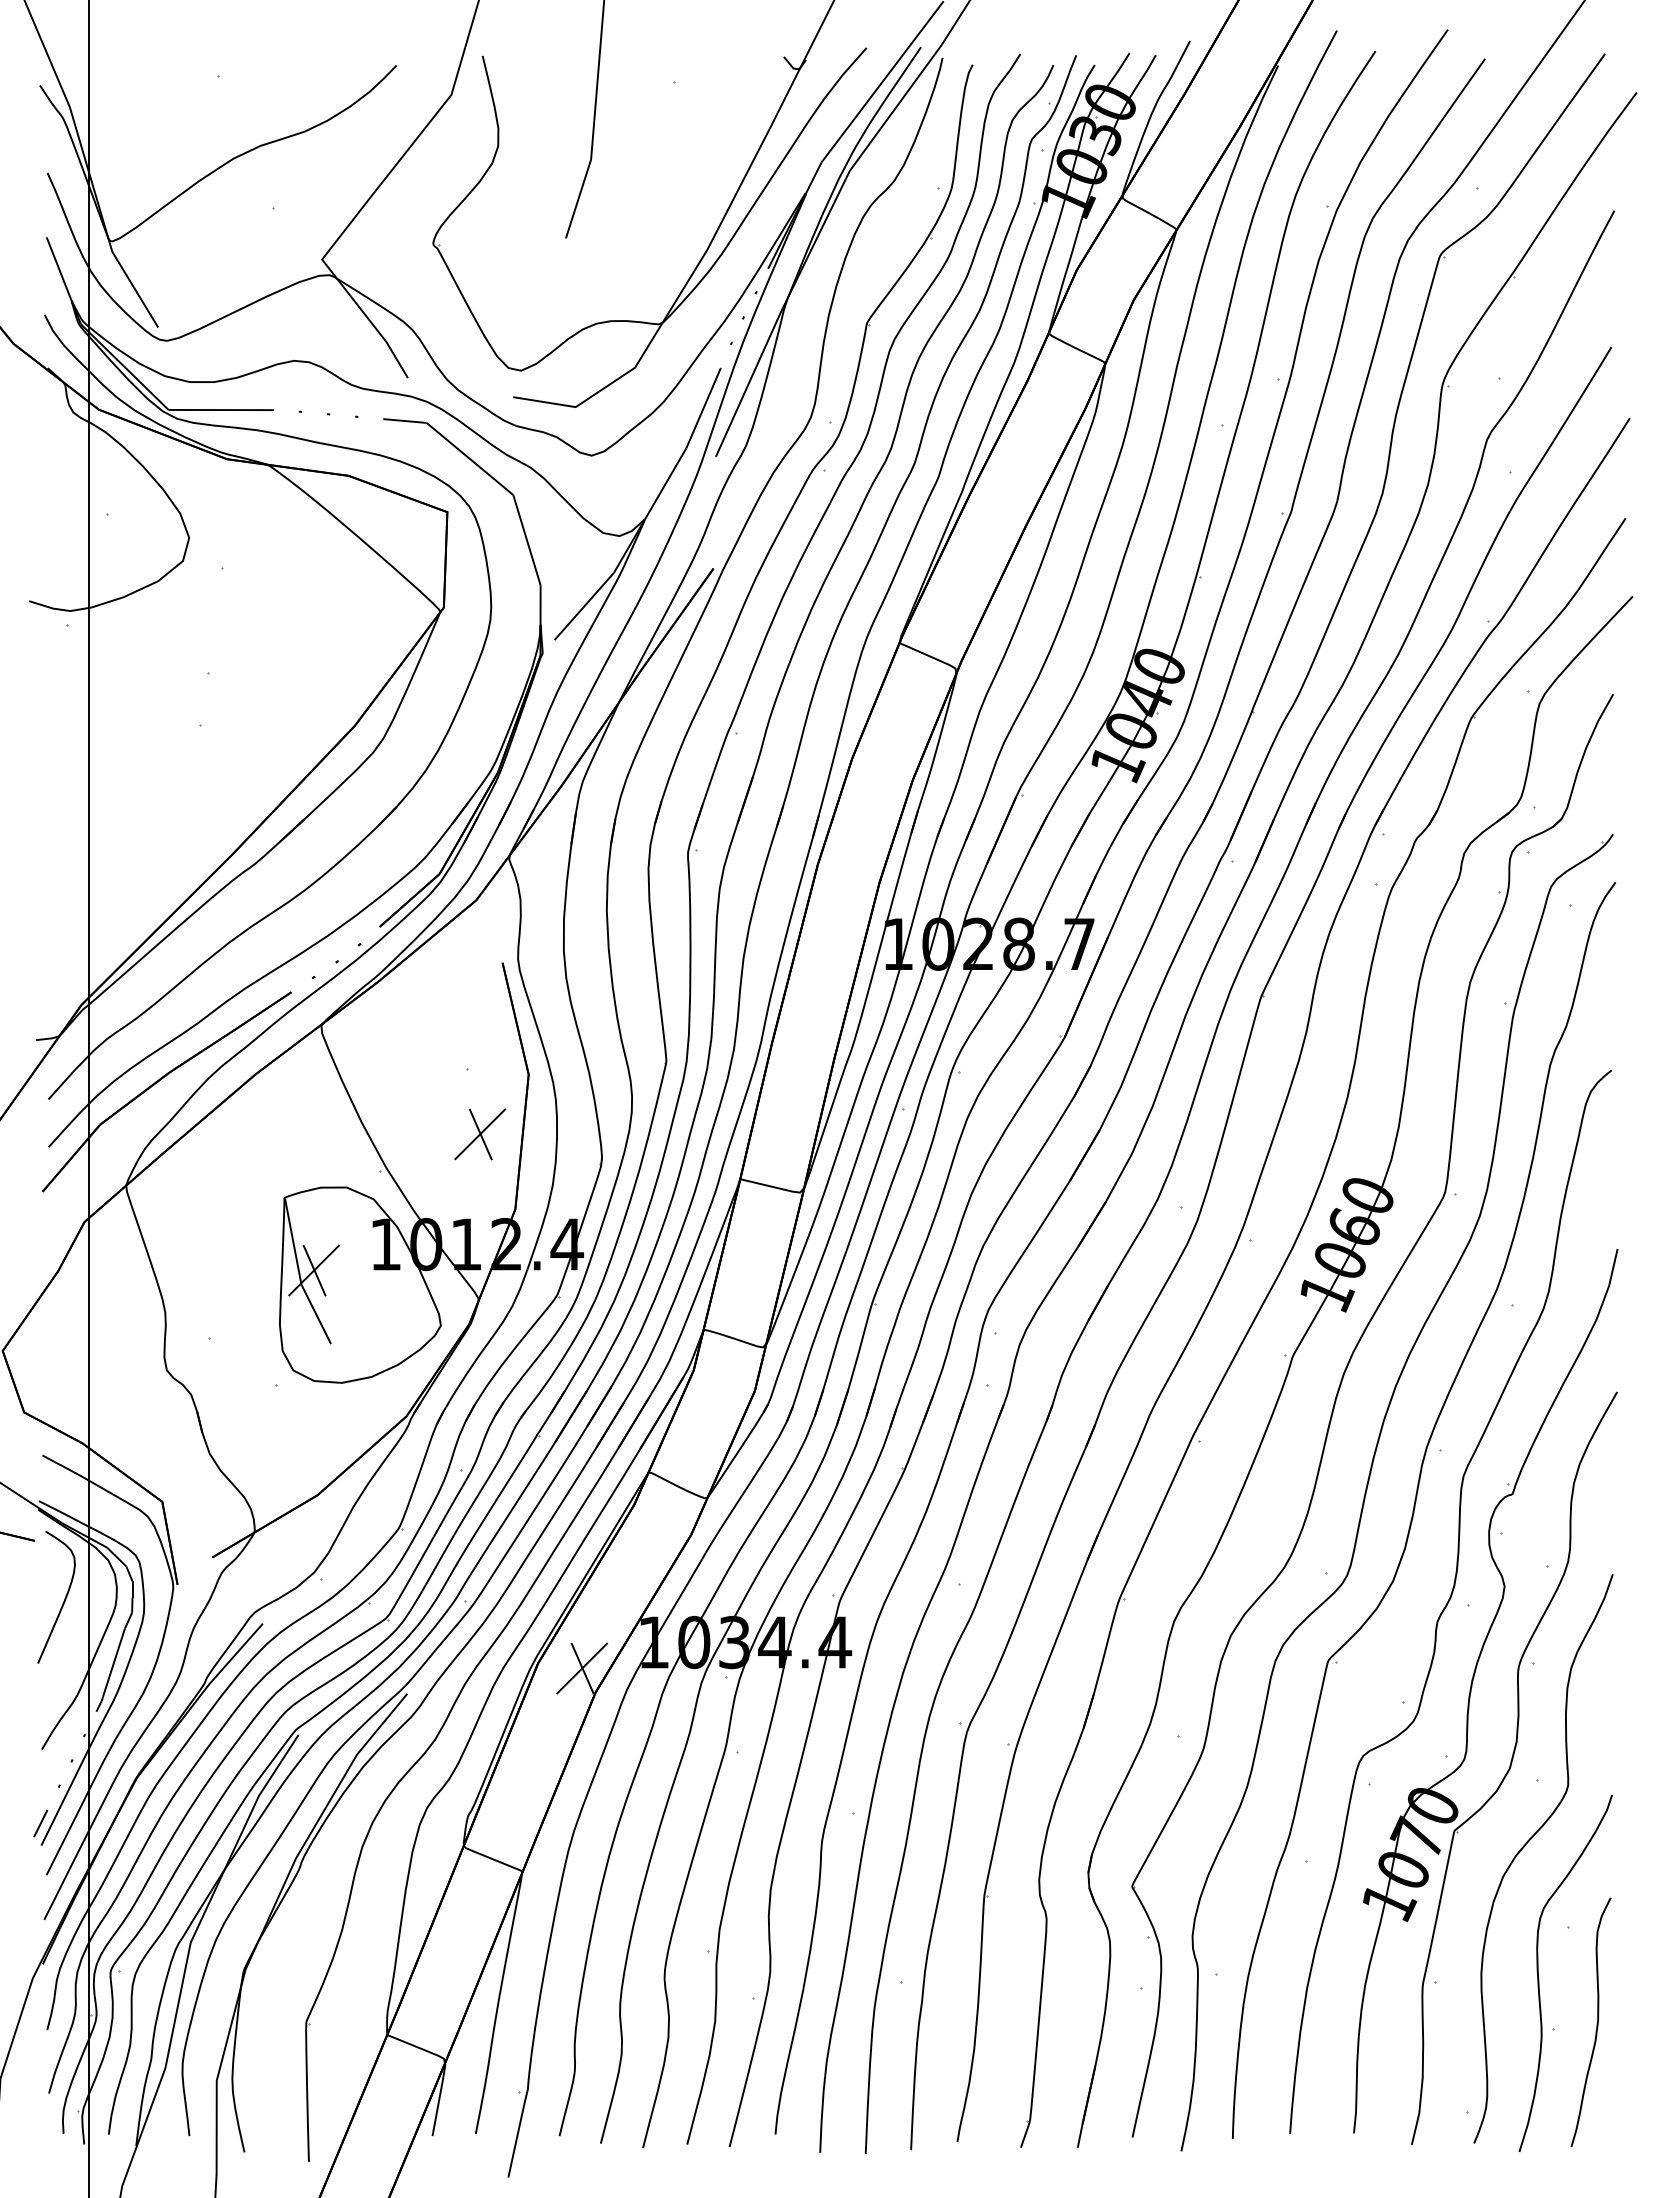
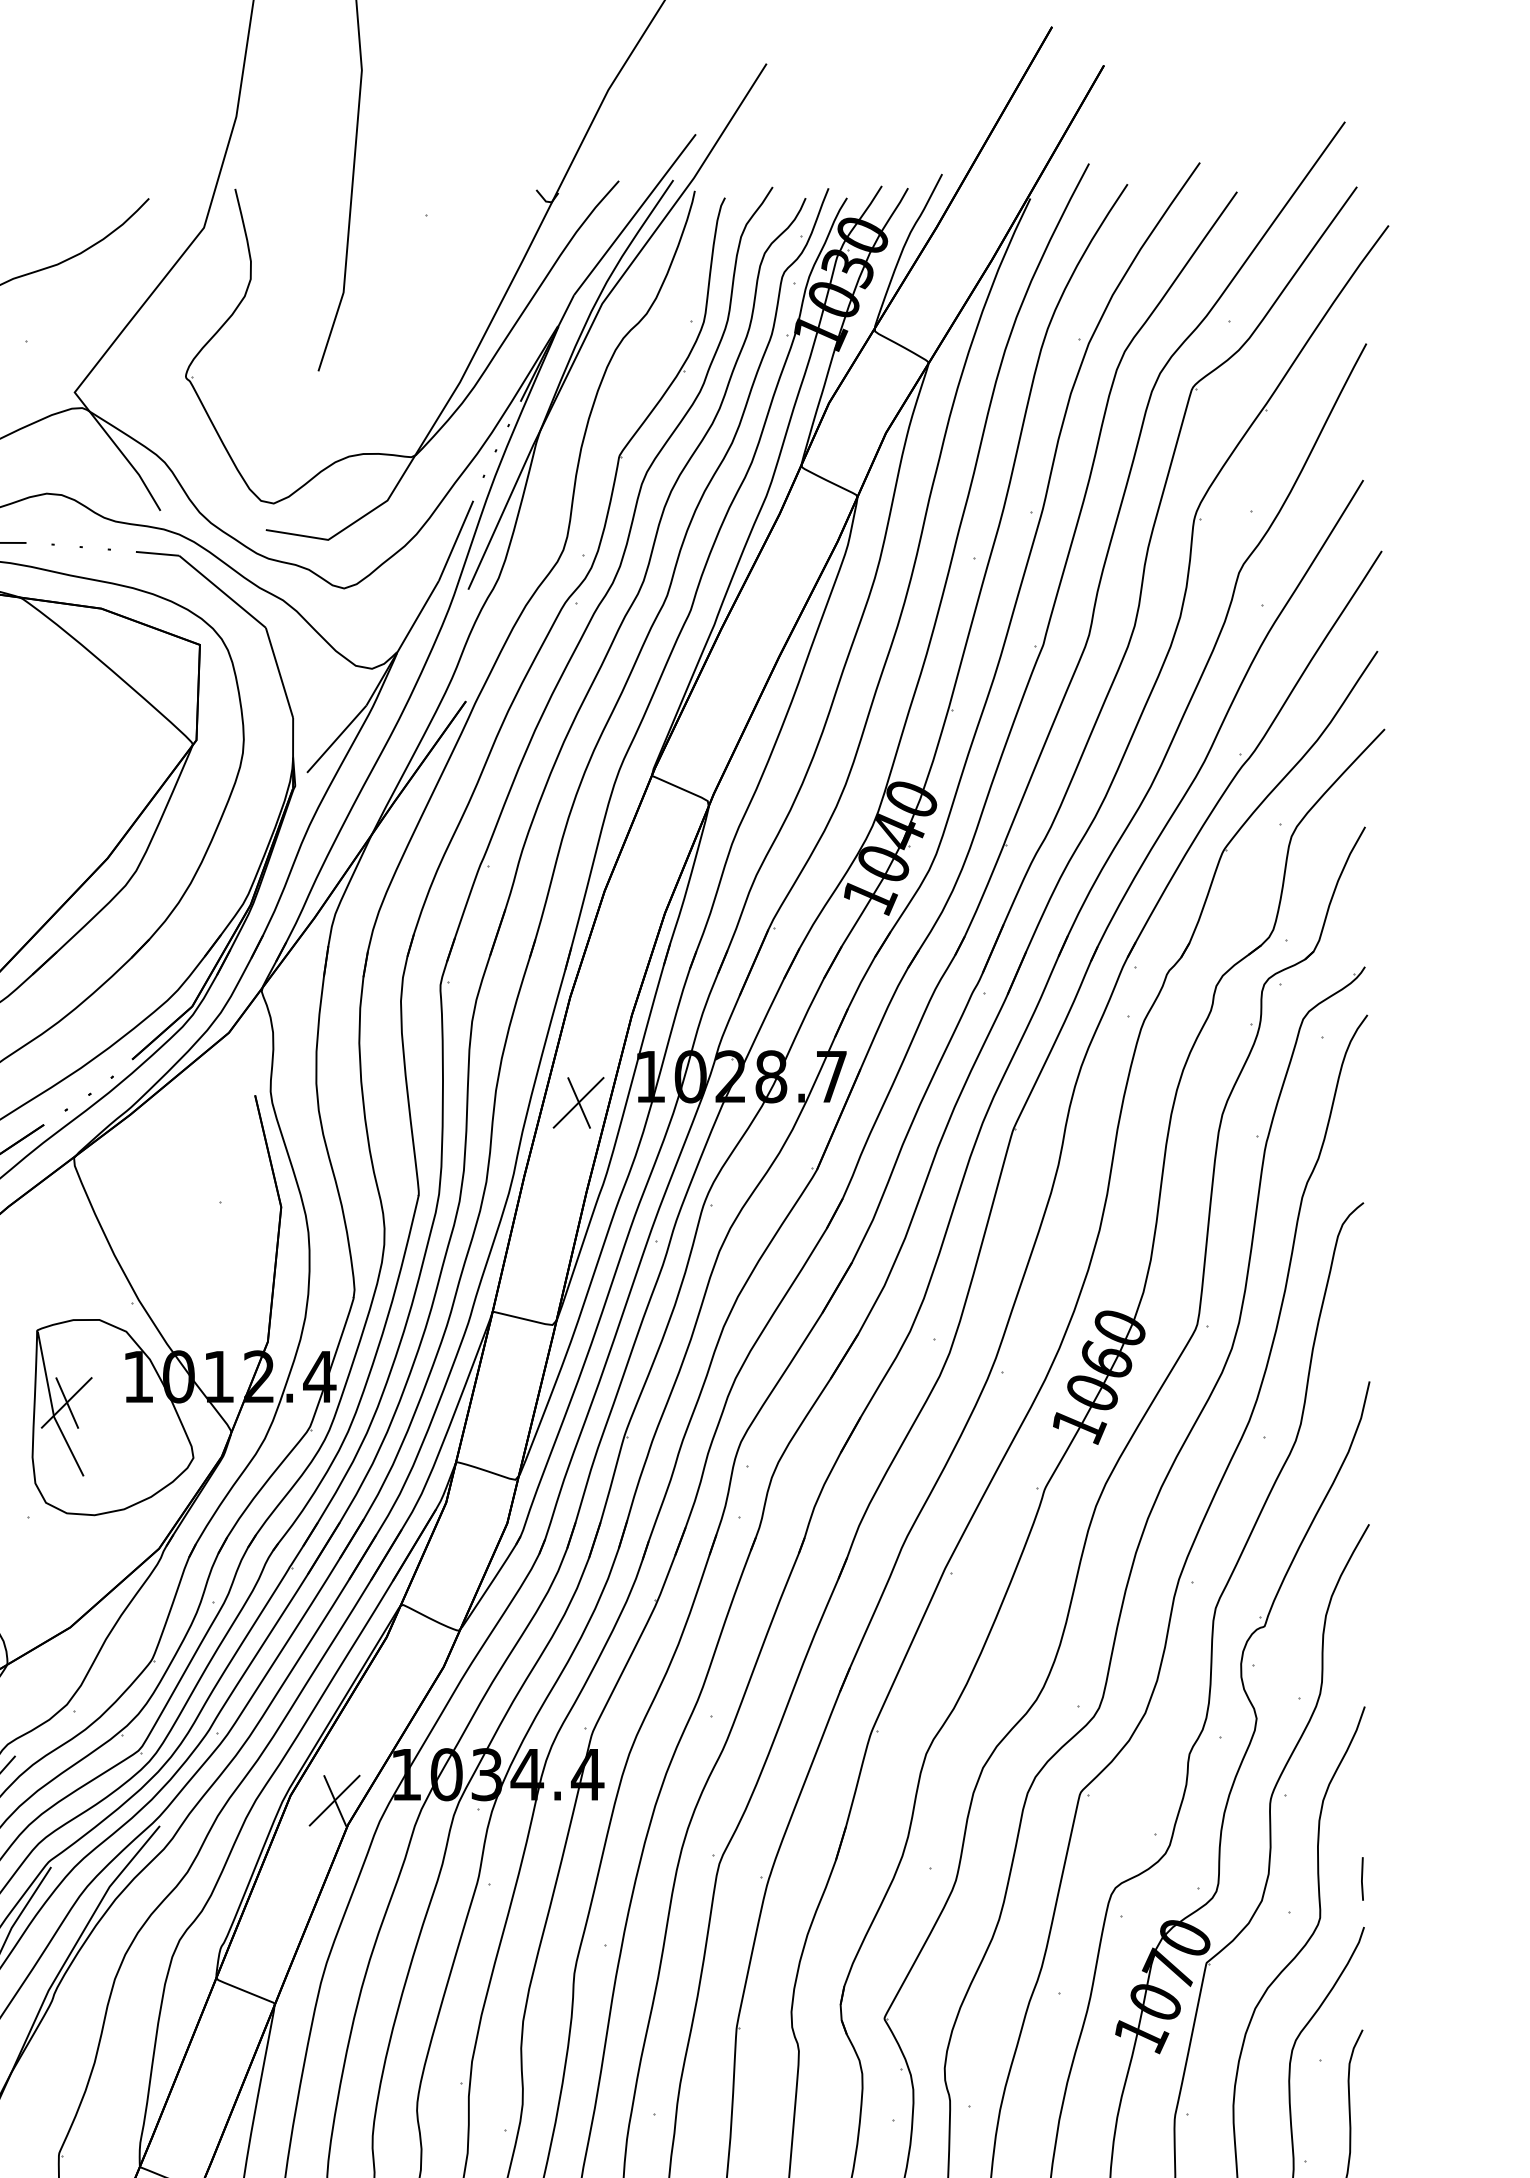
part: (480, 1134) -> (578, 1103), moved
line: (1610, 1746) -> (1362, 1878), added

